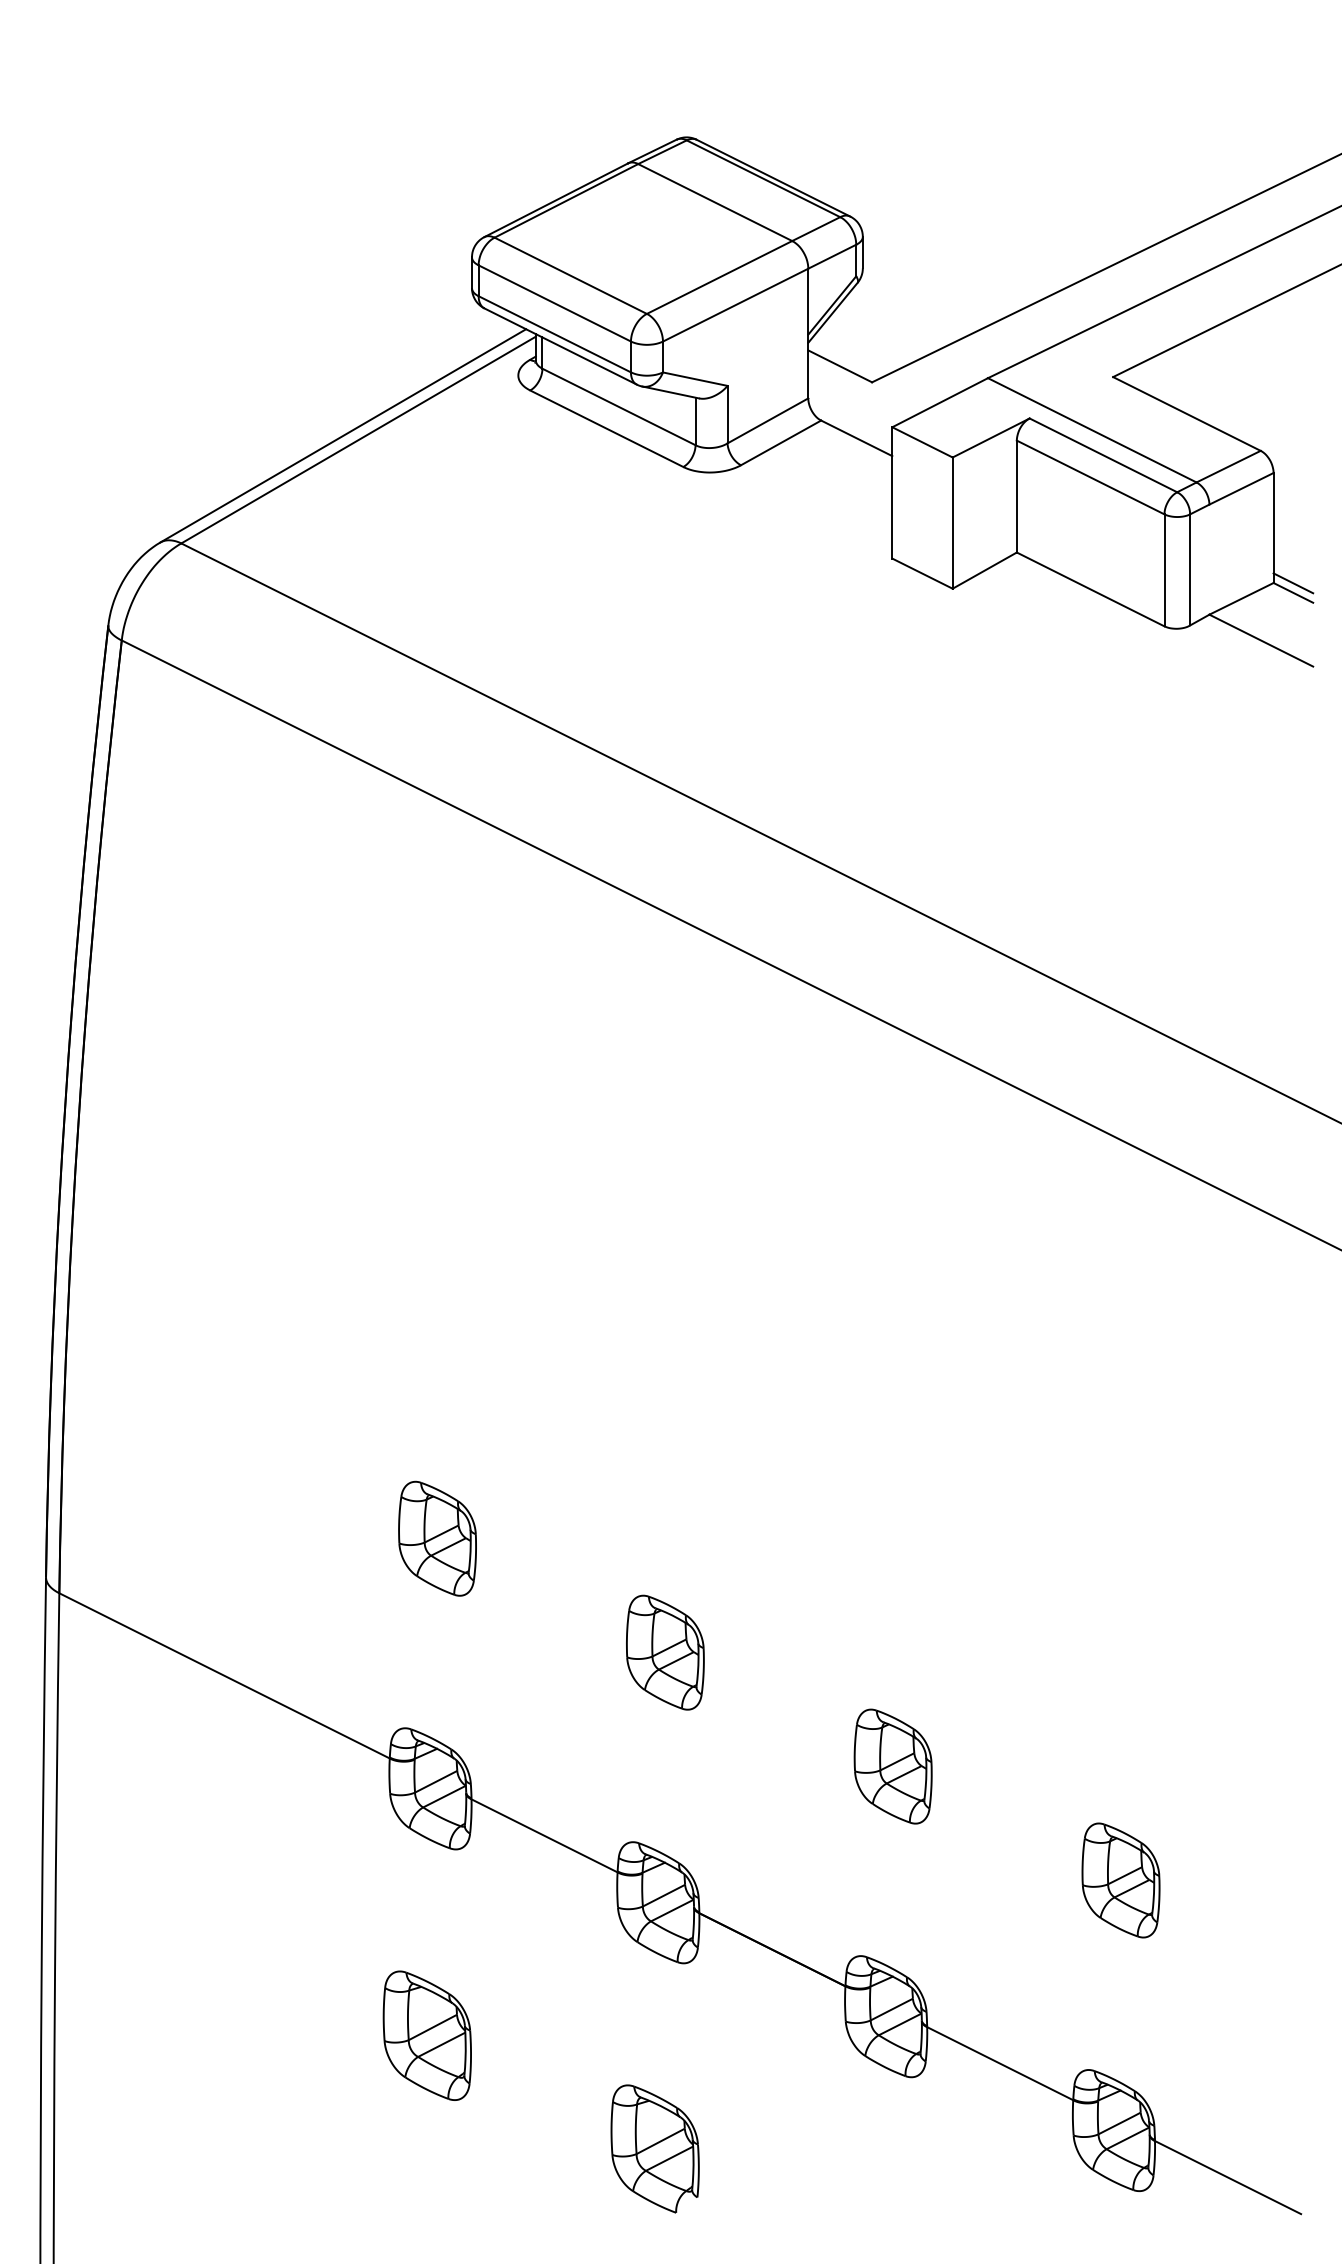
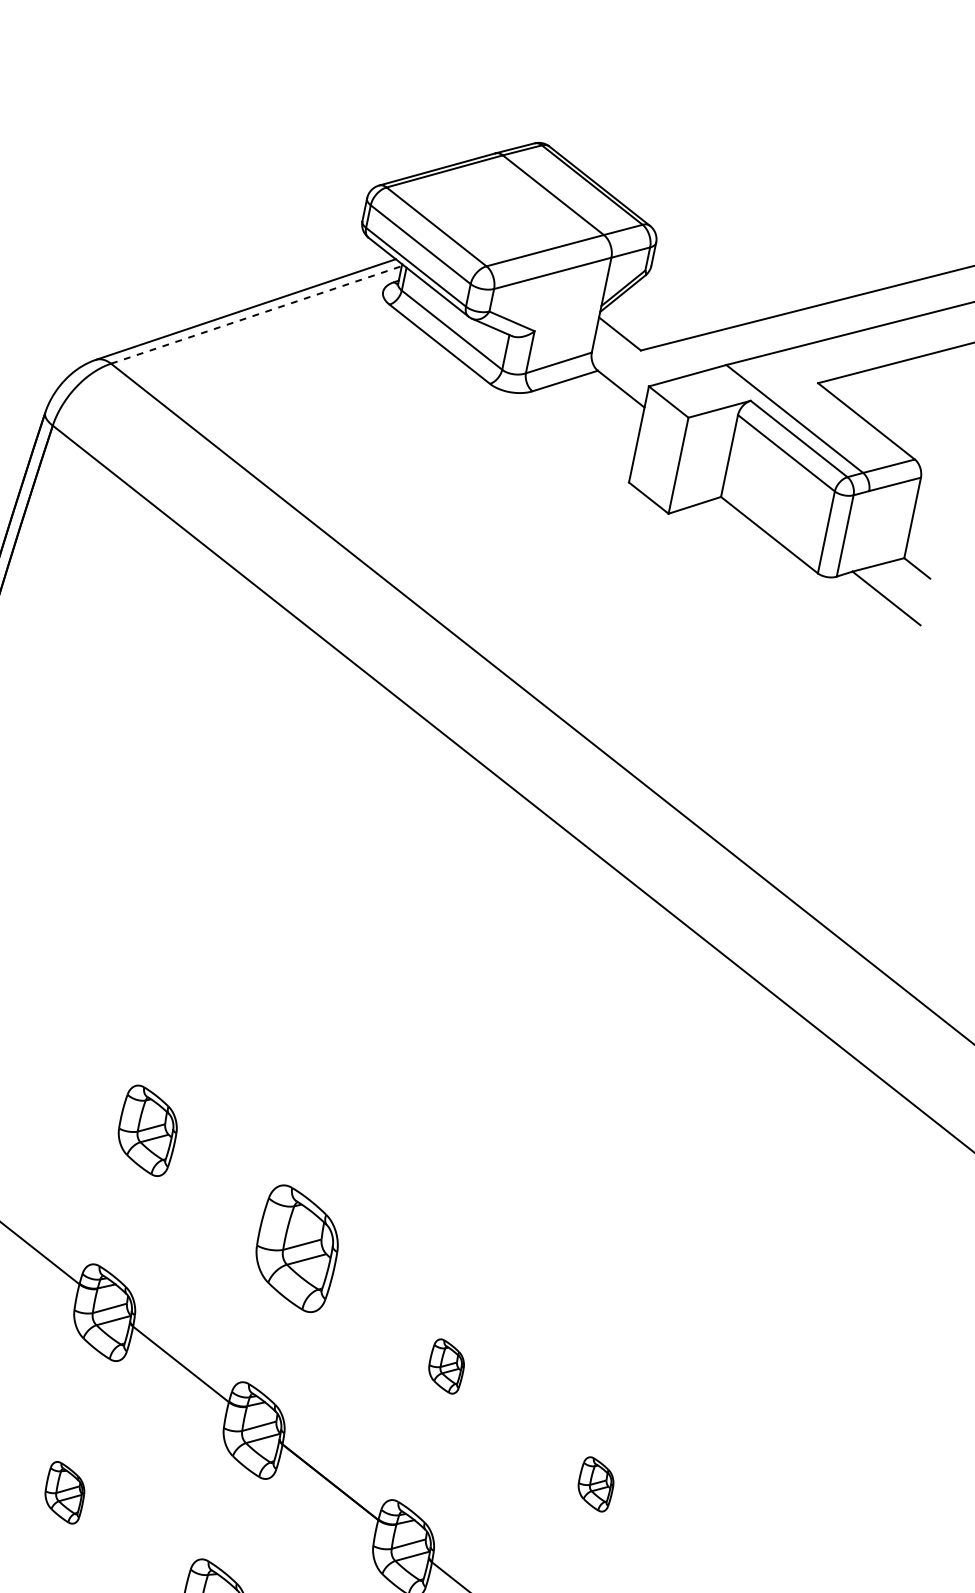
line: (359, 439) -> (257, 314), solid -> dashed
line: (1293, 583) -> (918, 561), removed
part: (665, 1652) -> (297, 1248), size x1.4
part: (892, 1766) -> (446, 1366), size x0.6
part: (1120, 1880) -> (595, 1484), size x0.6
part: (426, 2035) -> (64, 1492), size x0.6

